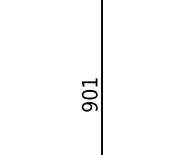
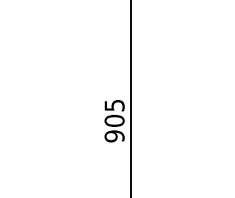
text: (89, 82) -> (114, 105), 901 -> 905

